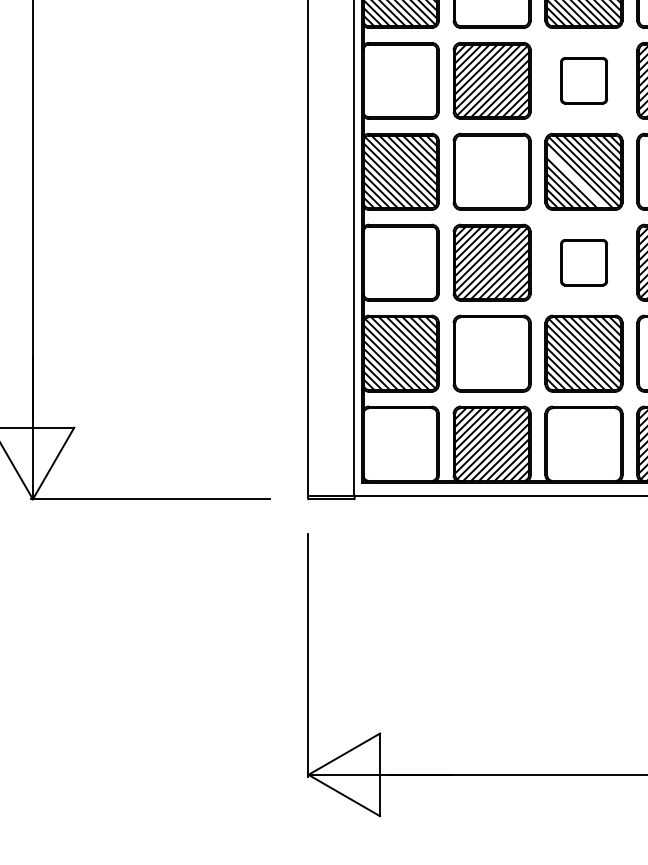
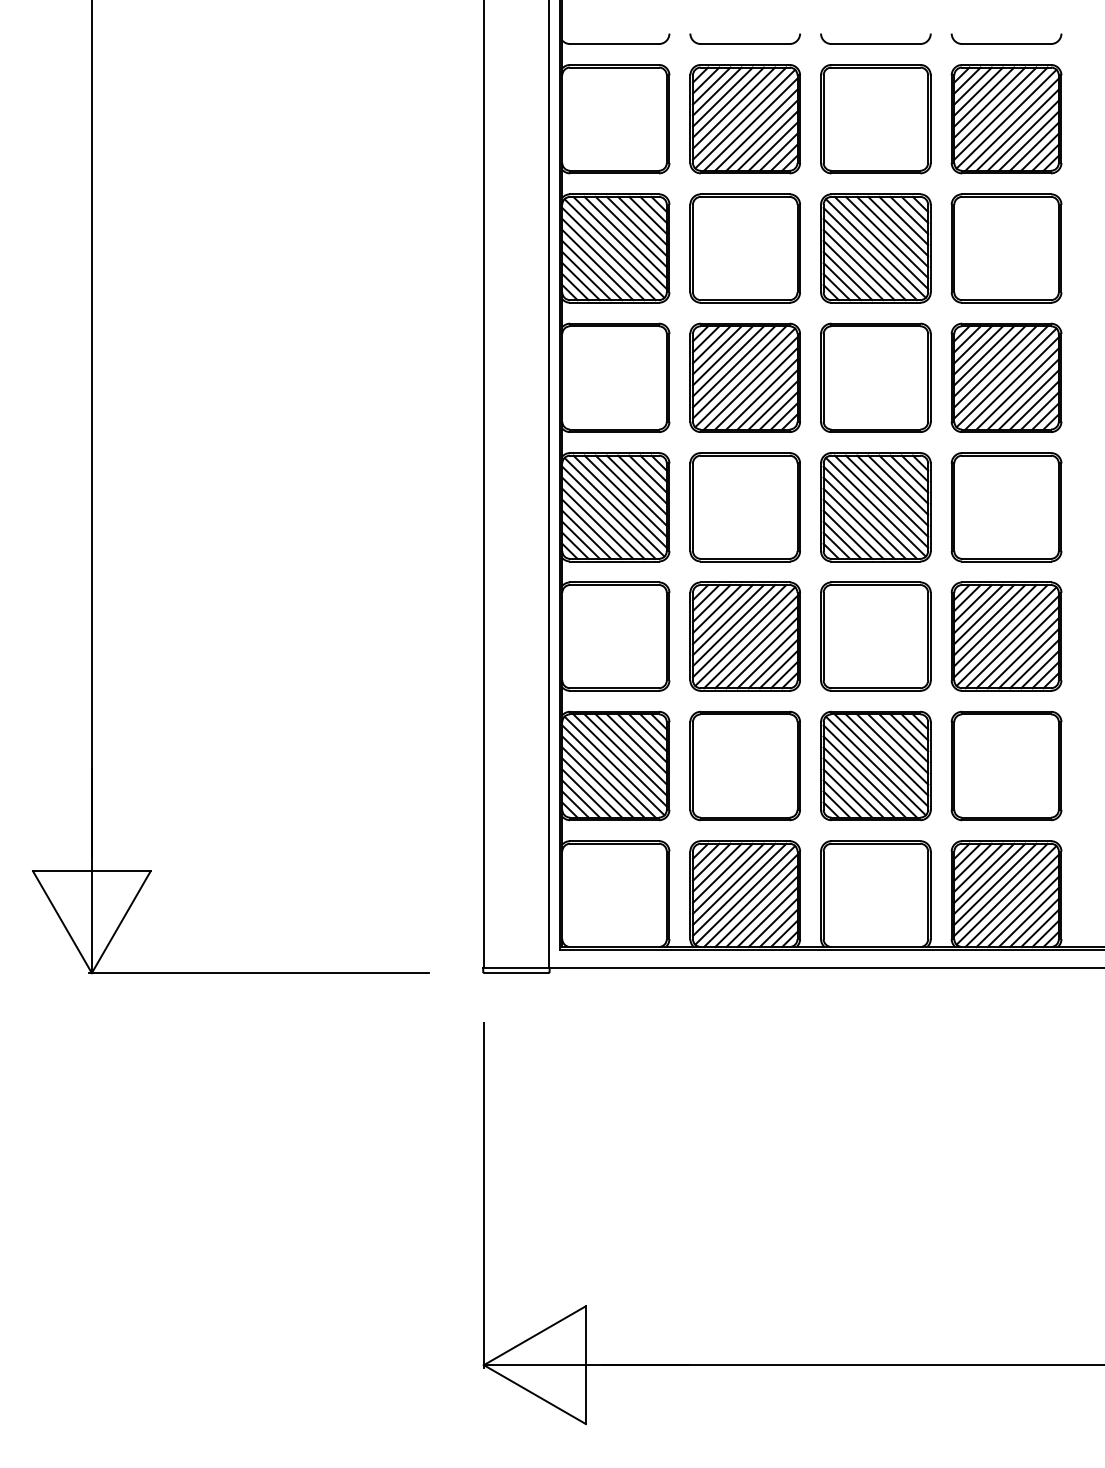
part: (583, 80) -> (875, 377), size x1.67
line: (576, 179) -> (864, 517), added
part: (583, 262) -> (875, 636), size x1.67

